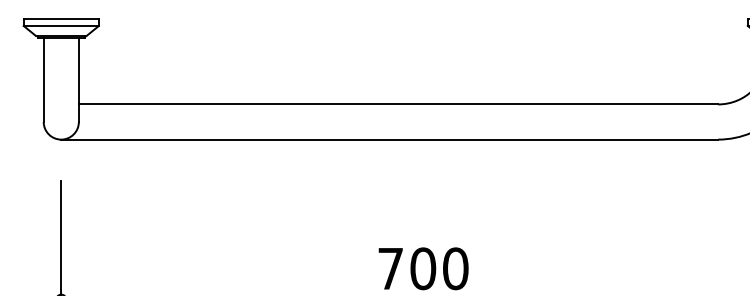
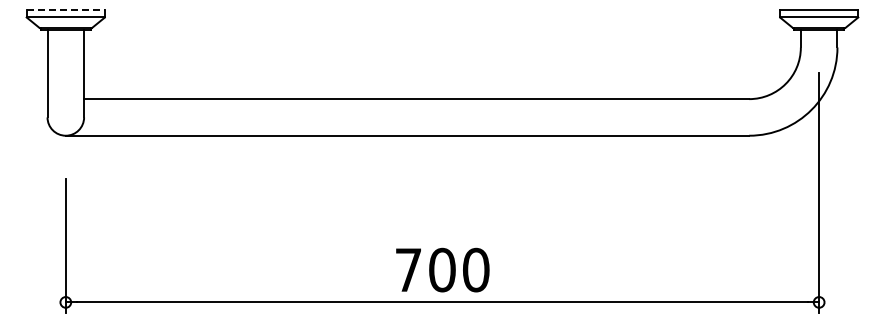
line: (61, 18) -> (66, 9), solid -> dashed

